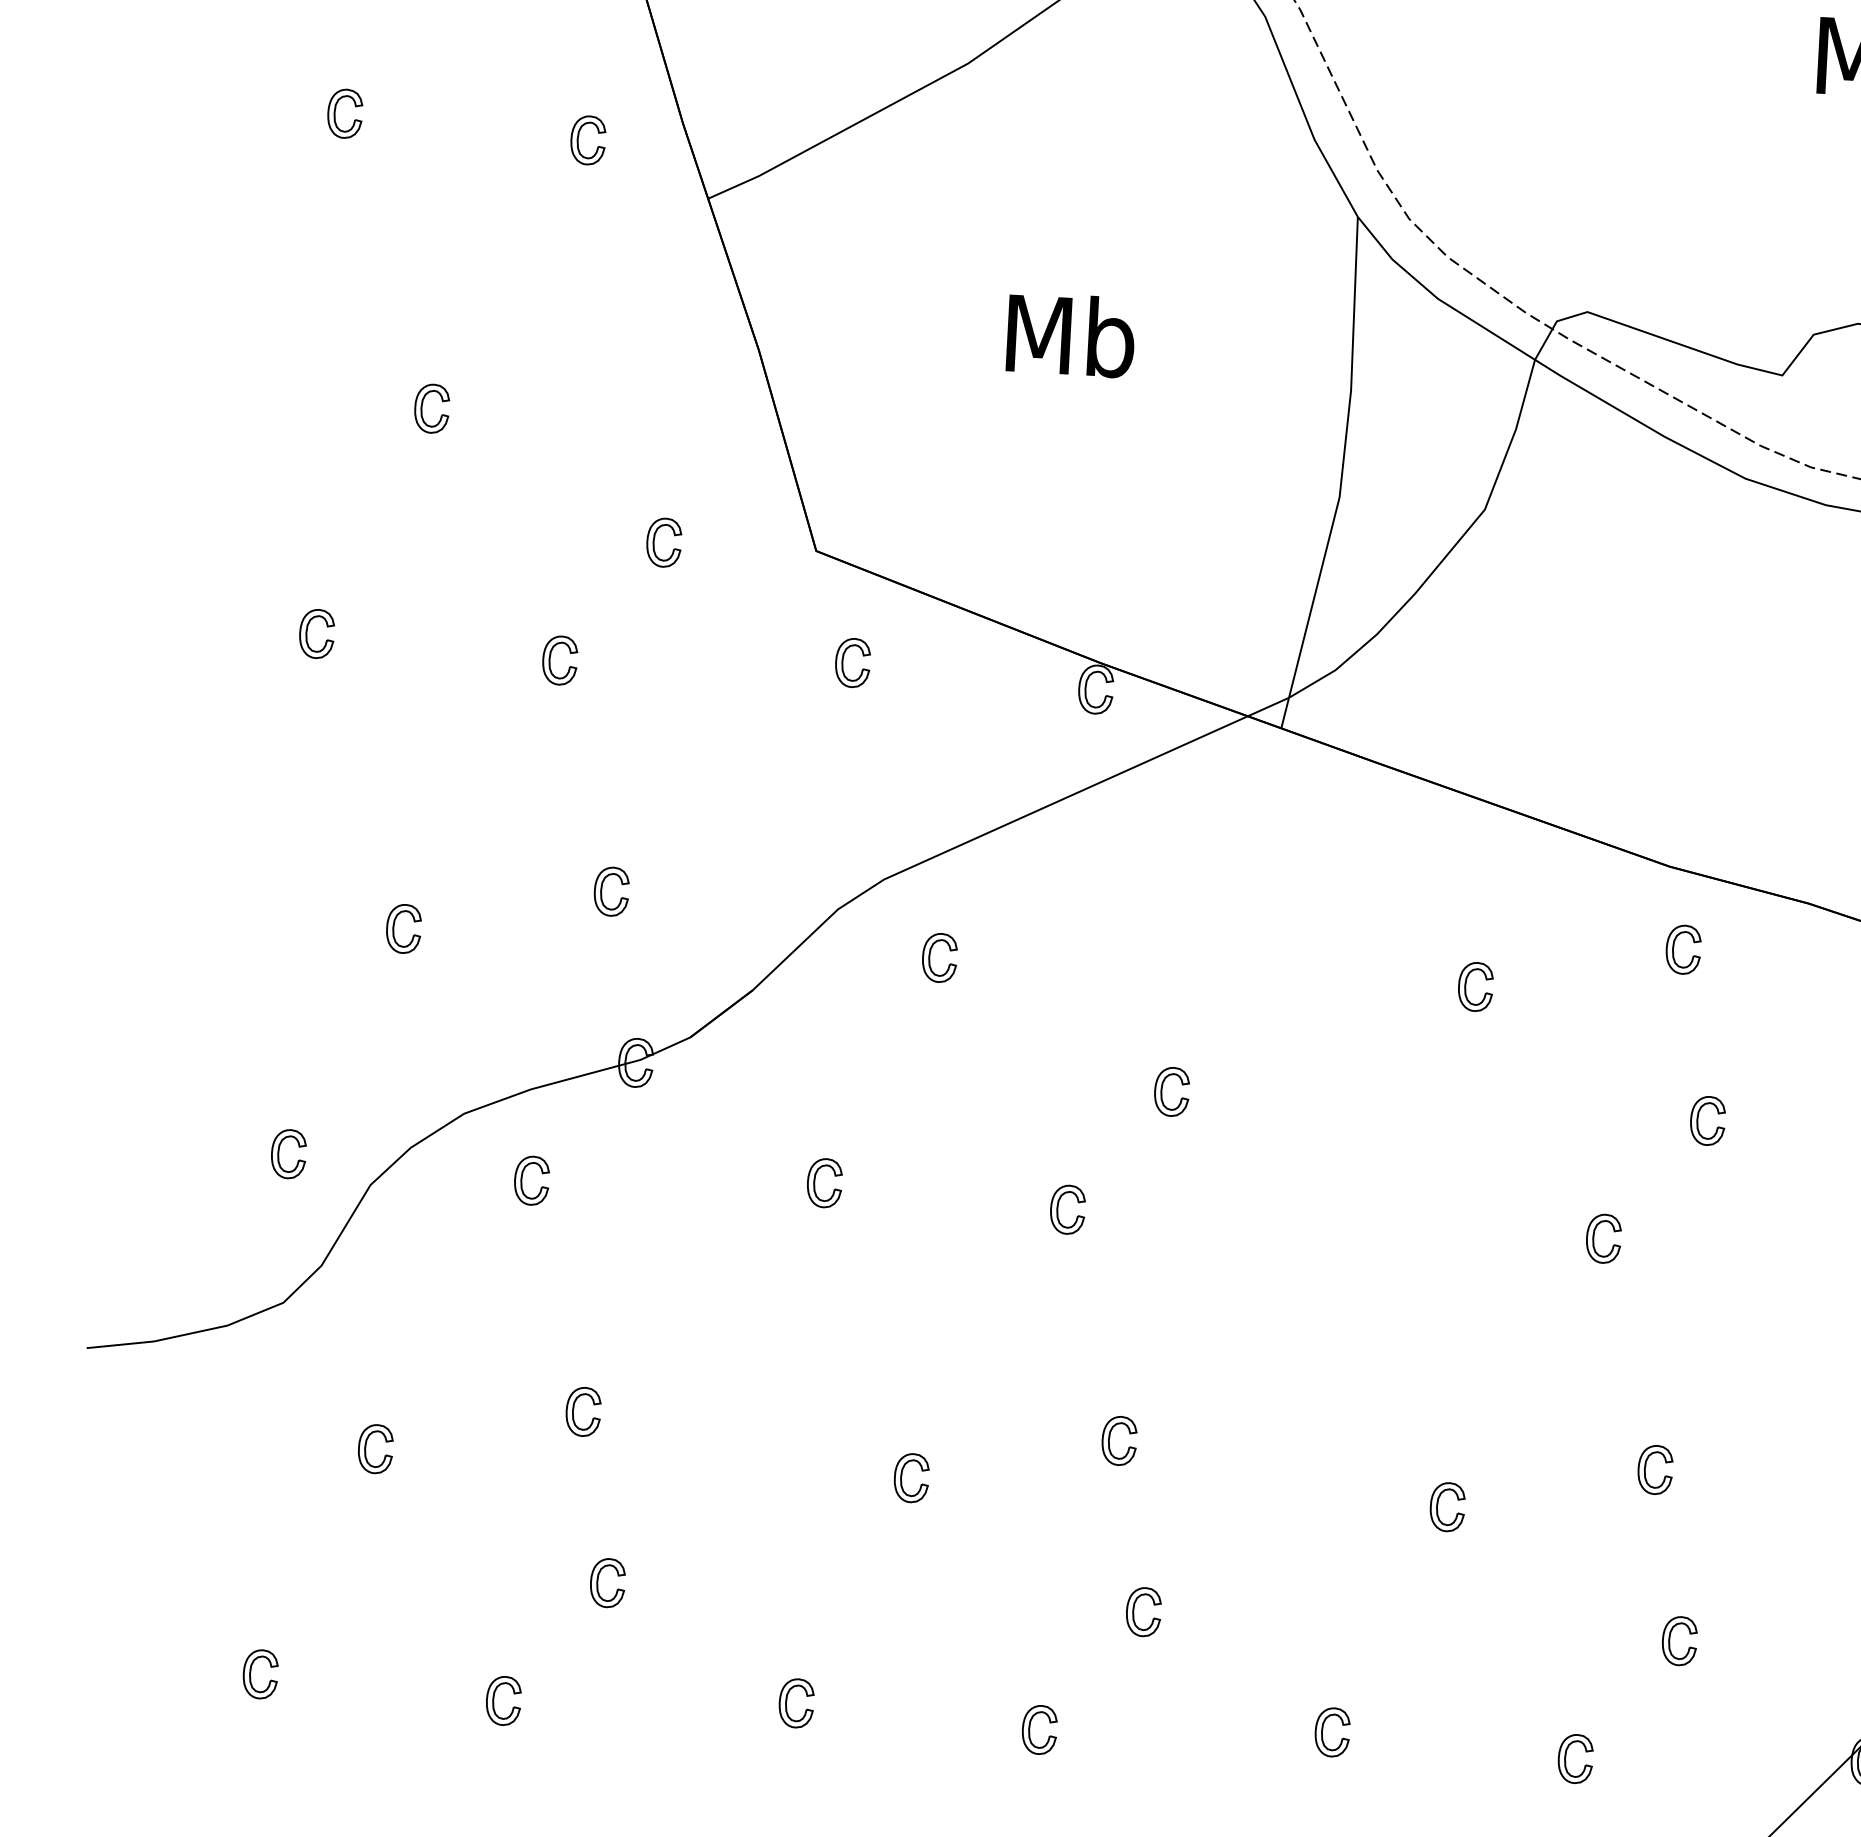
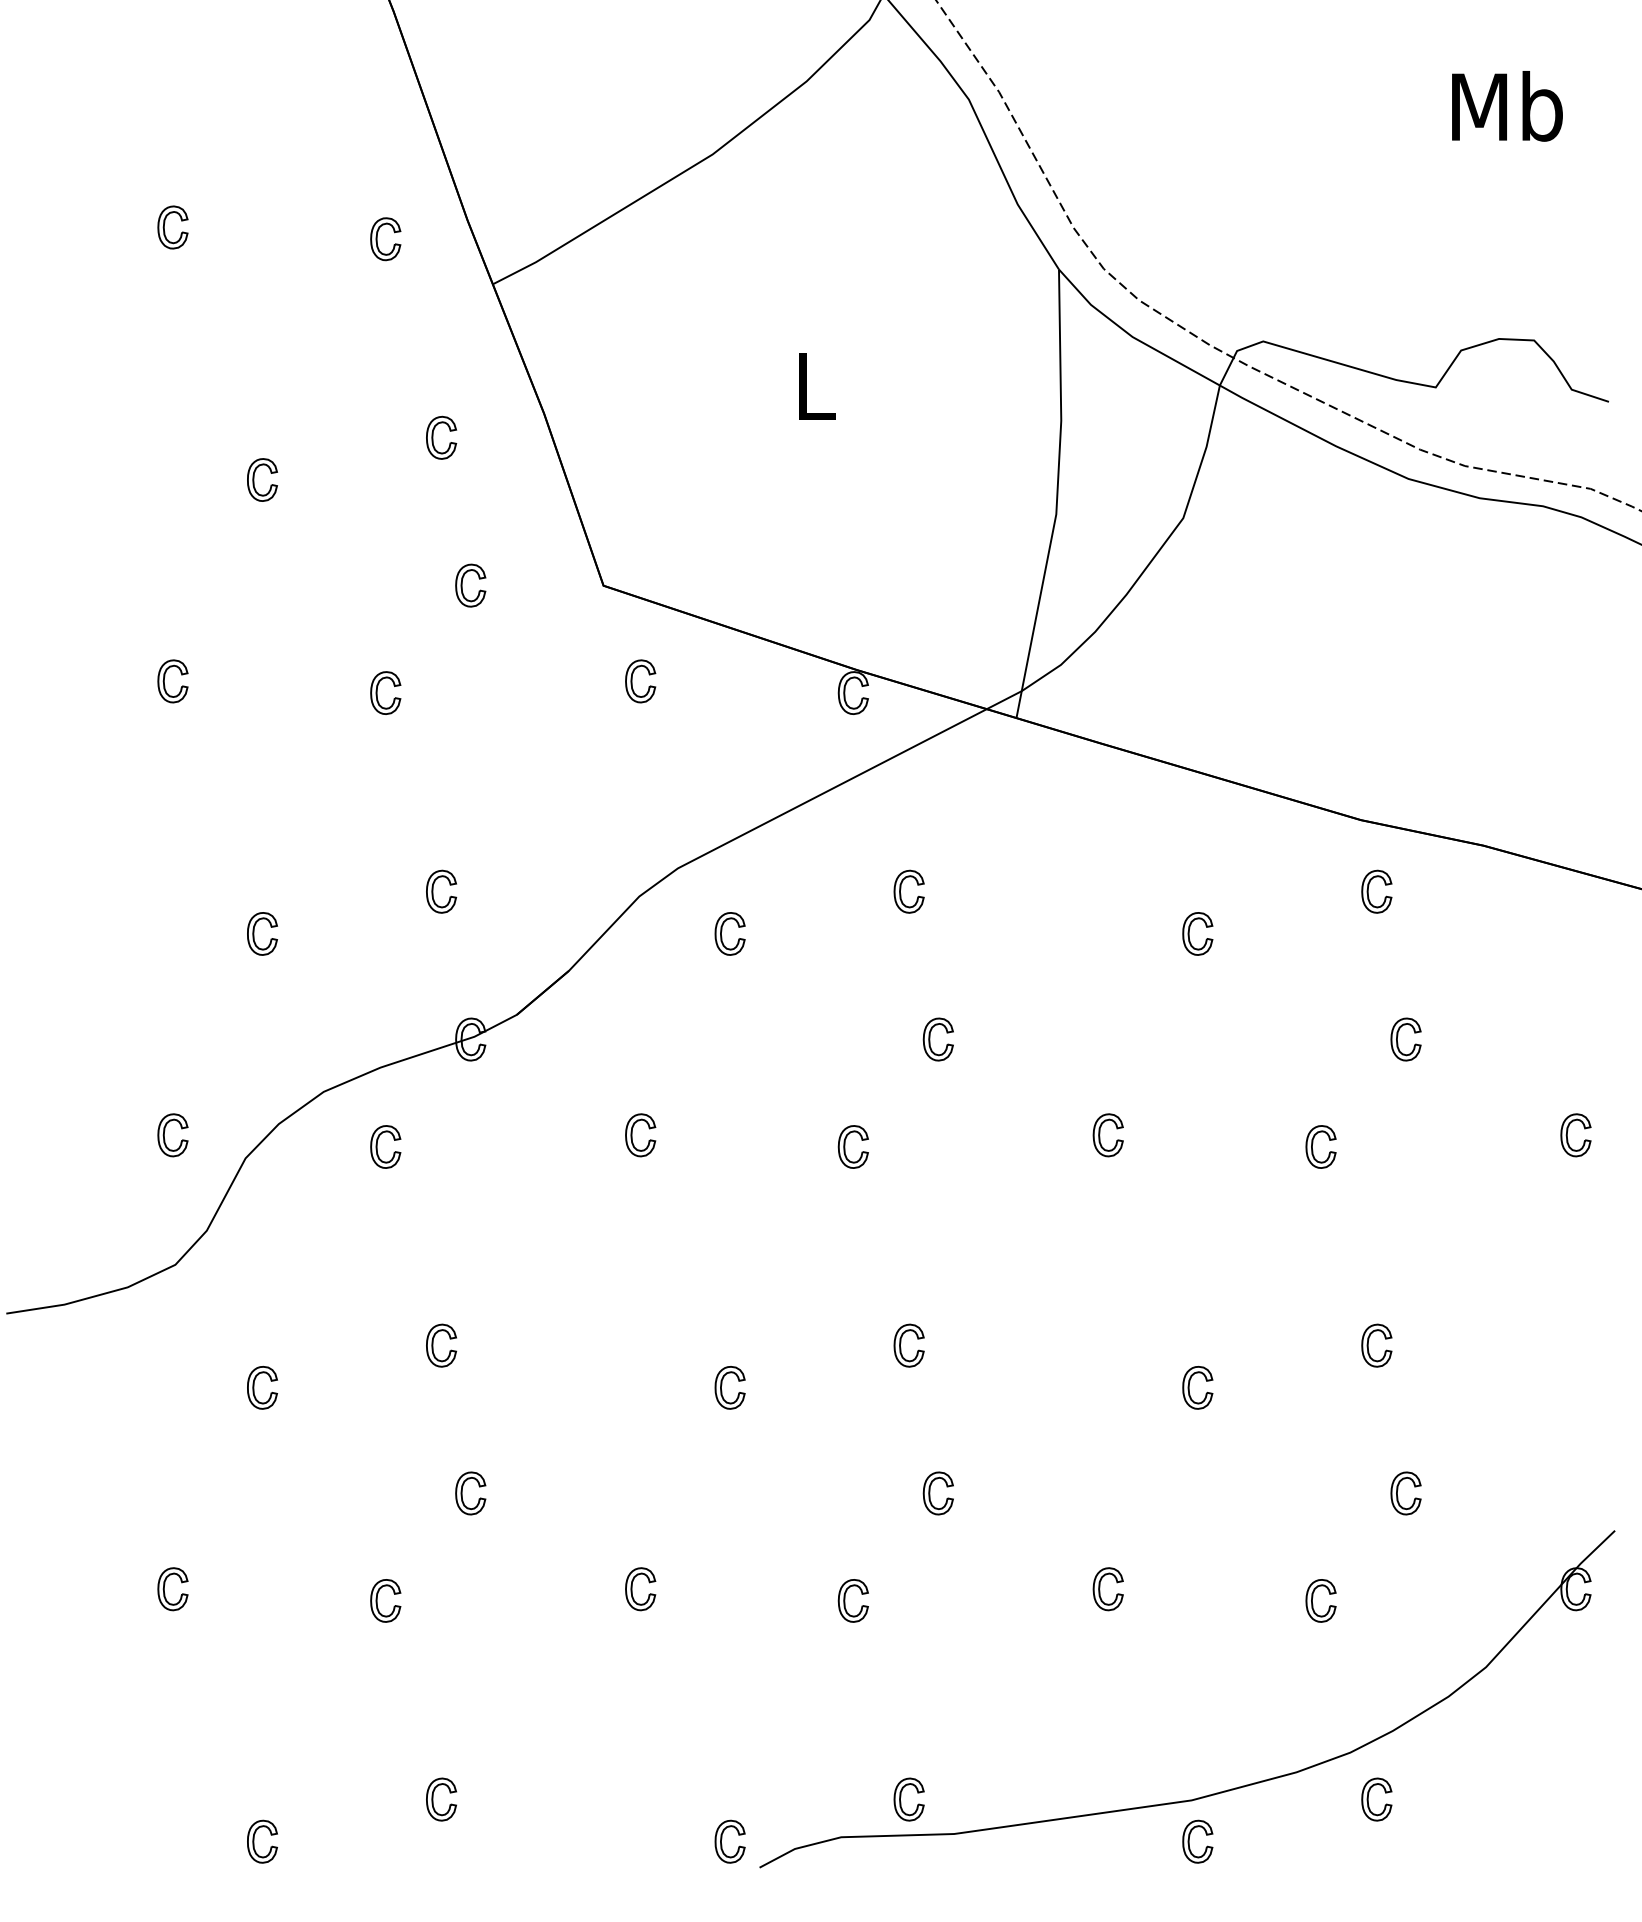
text: (1070, 334) -> (814, 385), Mb -> L
part: (630, 370) -> (433, 437), added
part: (1138, 917) -> (901, 889), added
part: (1351, 1210) -> (1100, 1134), added

